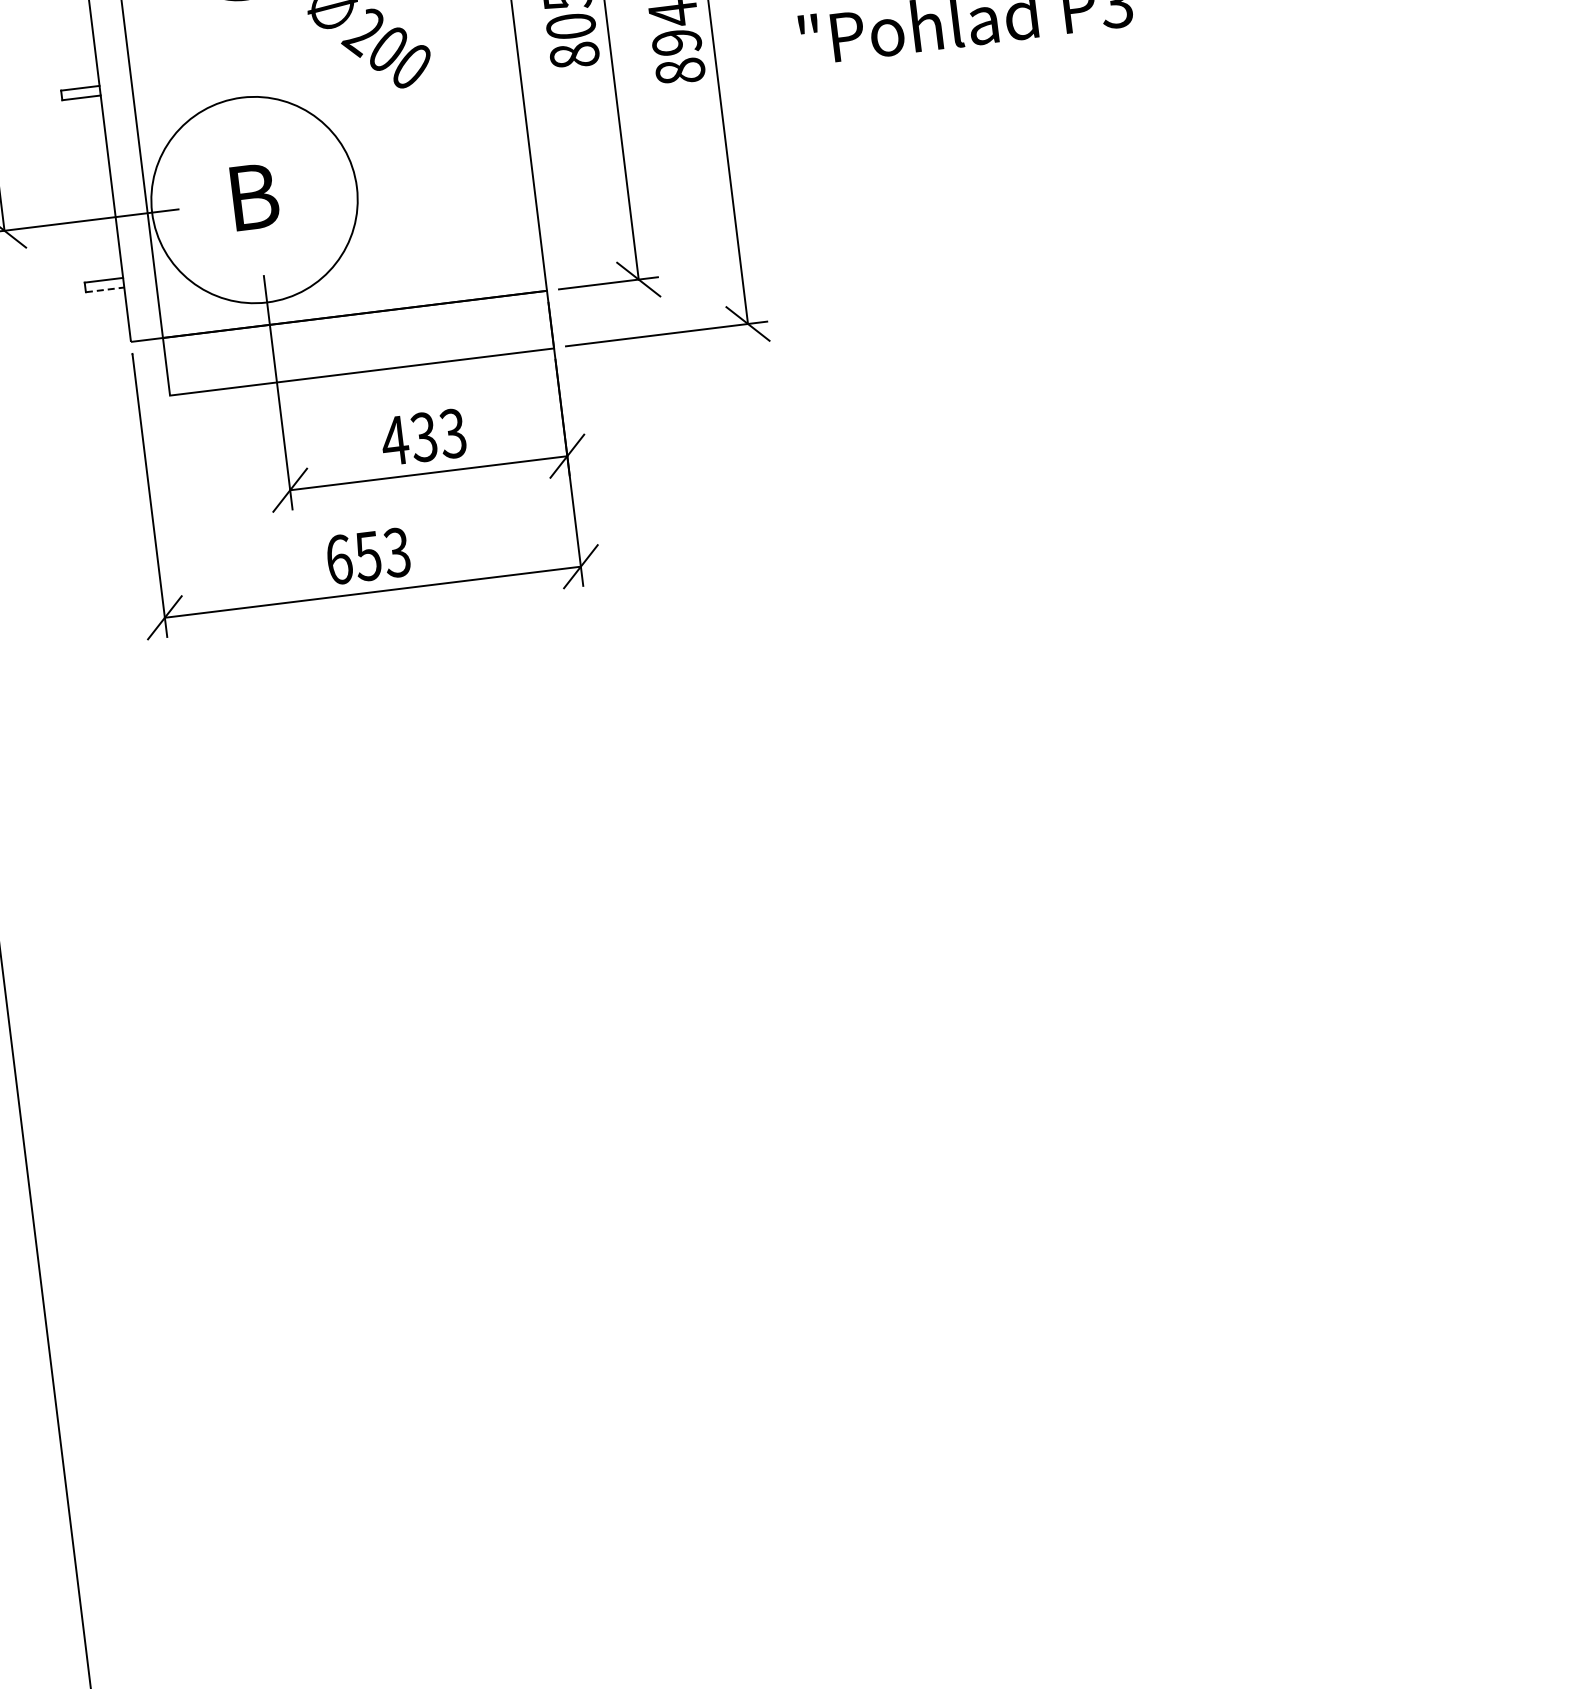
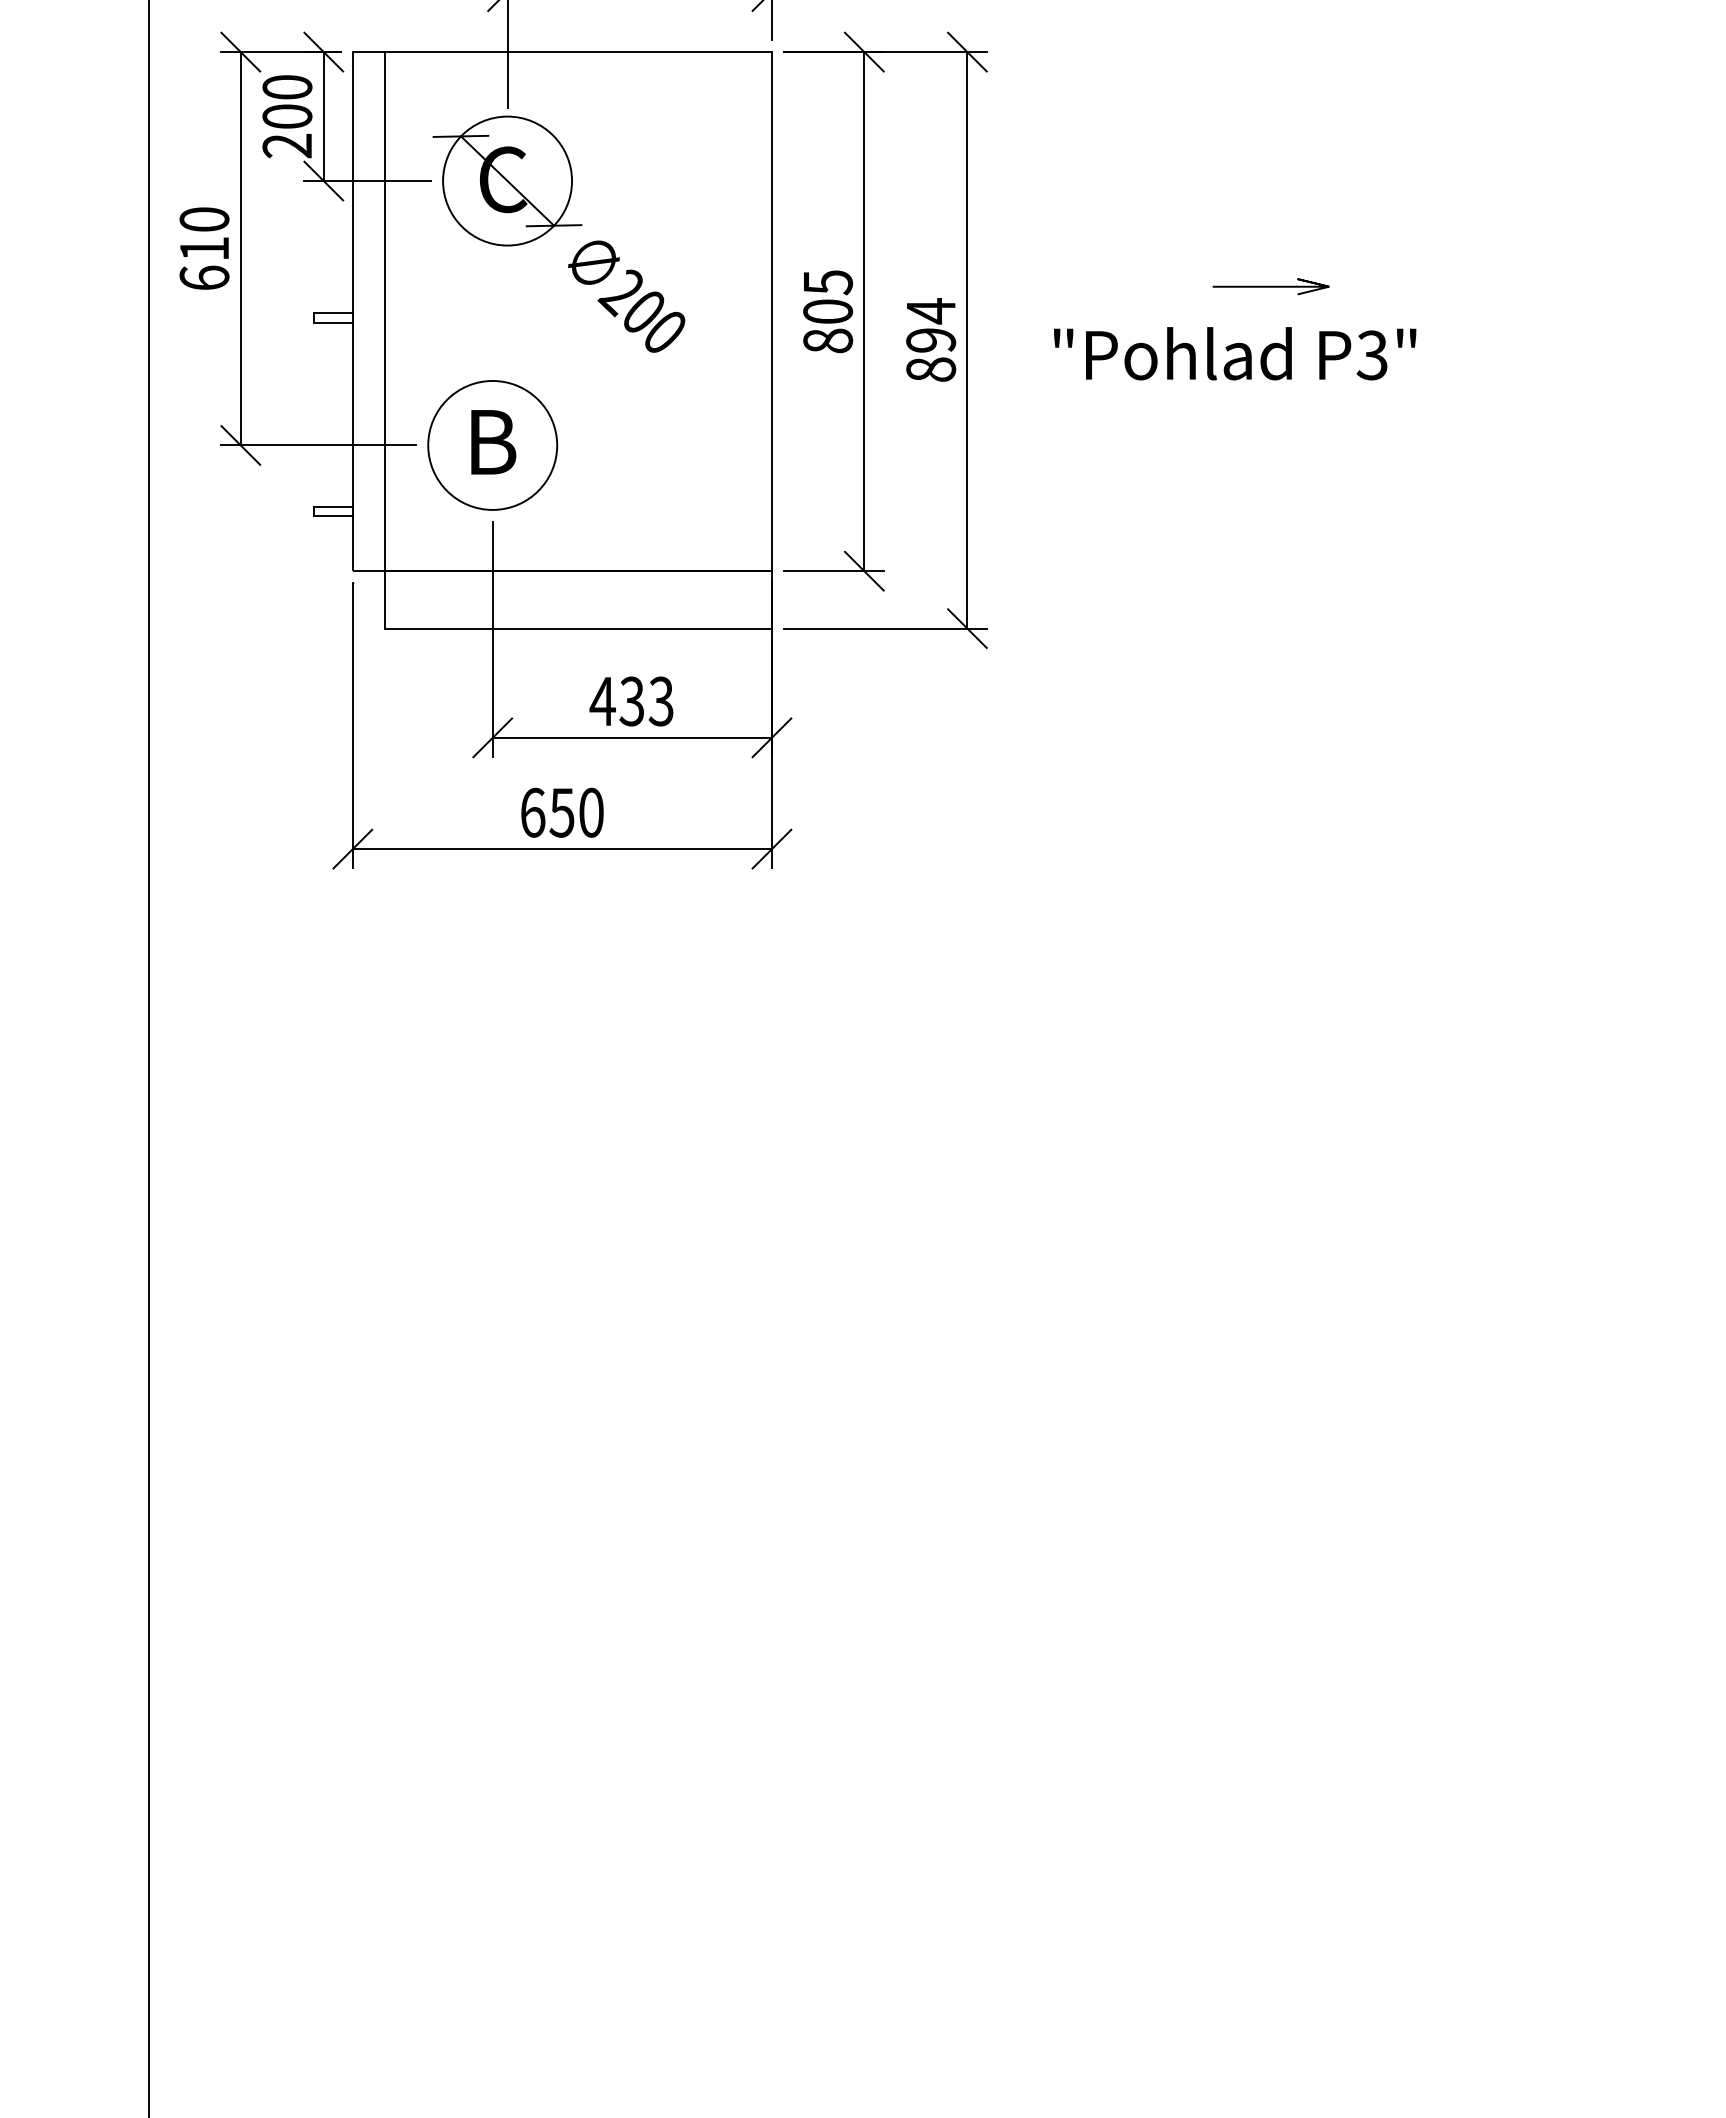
circle: (254, 199) -> (492, 444), size x0.62
line: (105, 289) -> (333, 516), dashed -> solid
text: (396, 552) -> (590, 812), 653 -> 650

